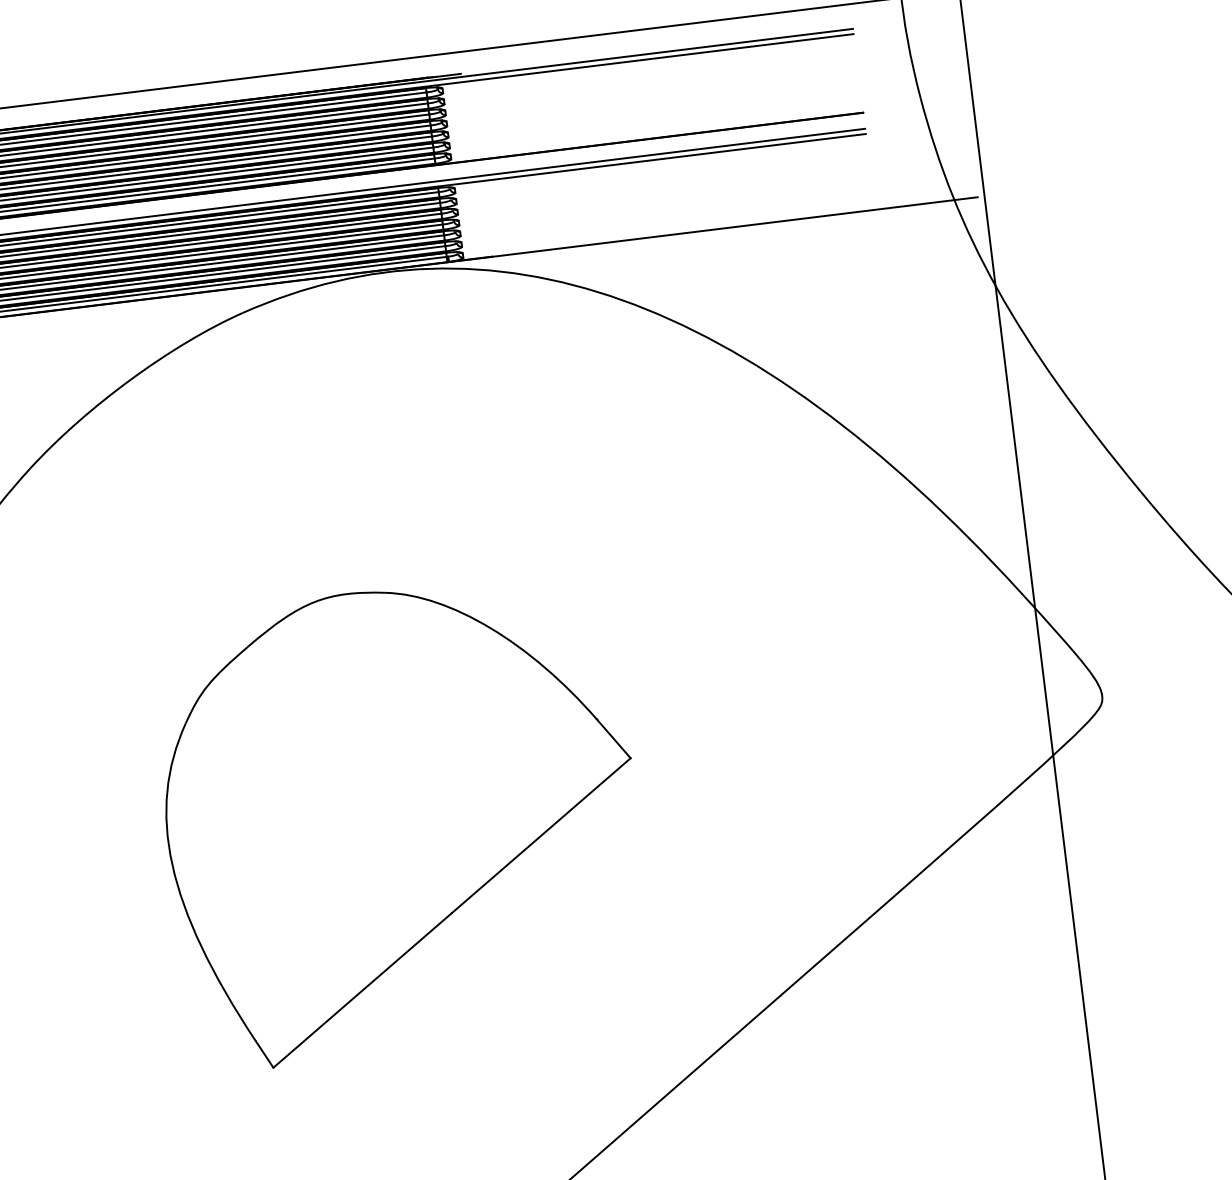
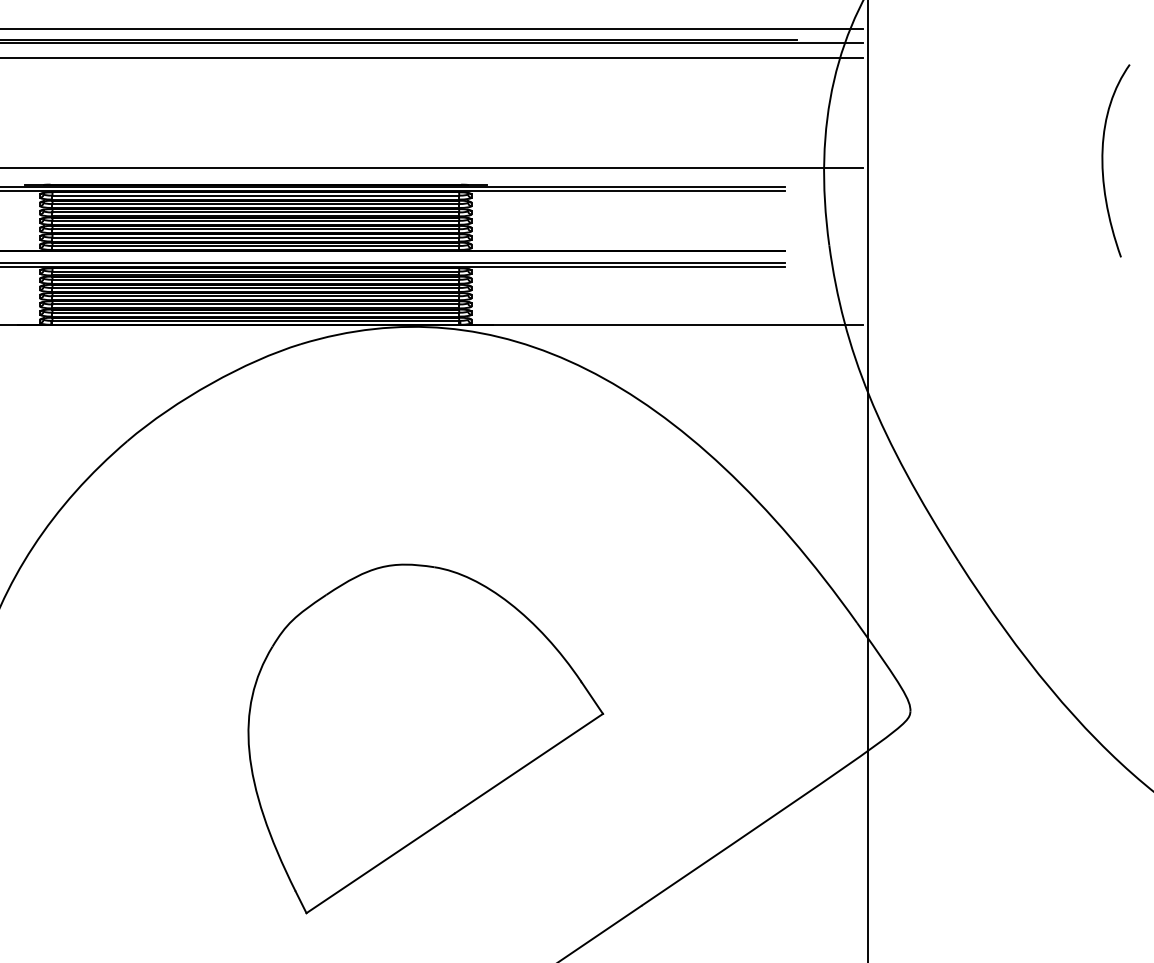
part: (401, 819) -> (425, 738), moved

